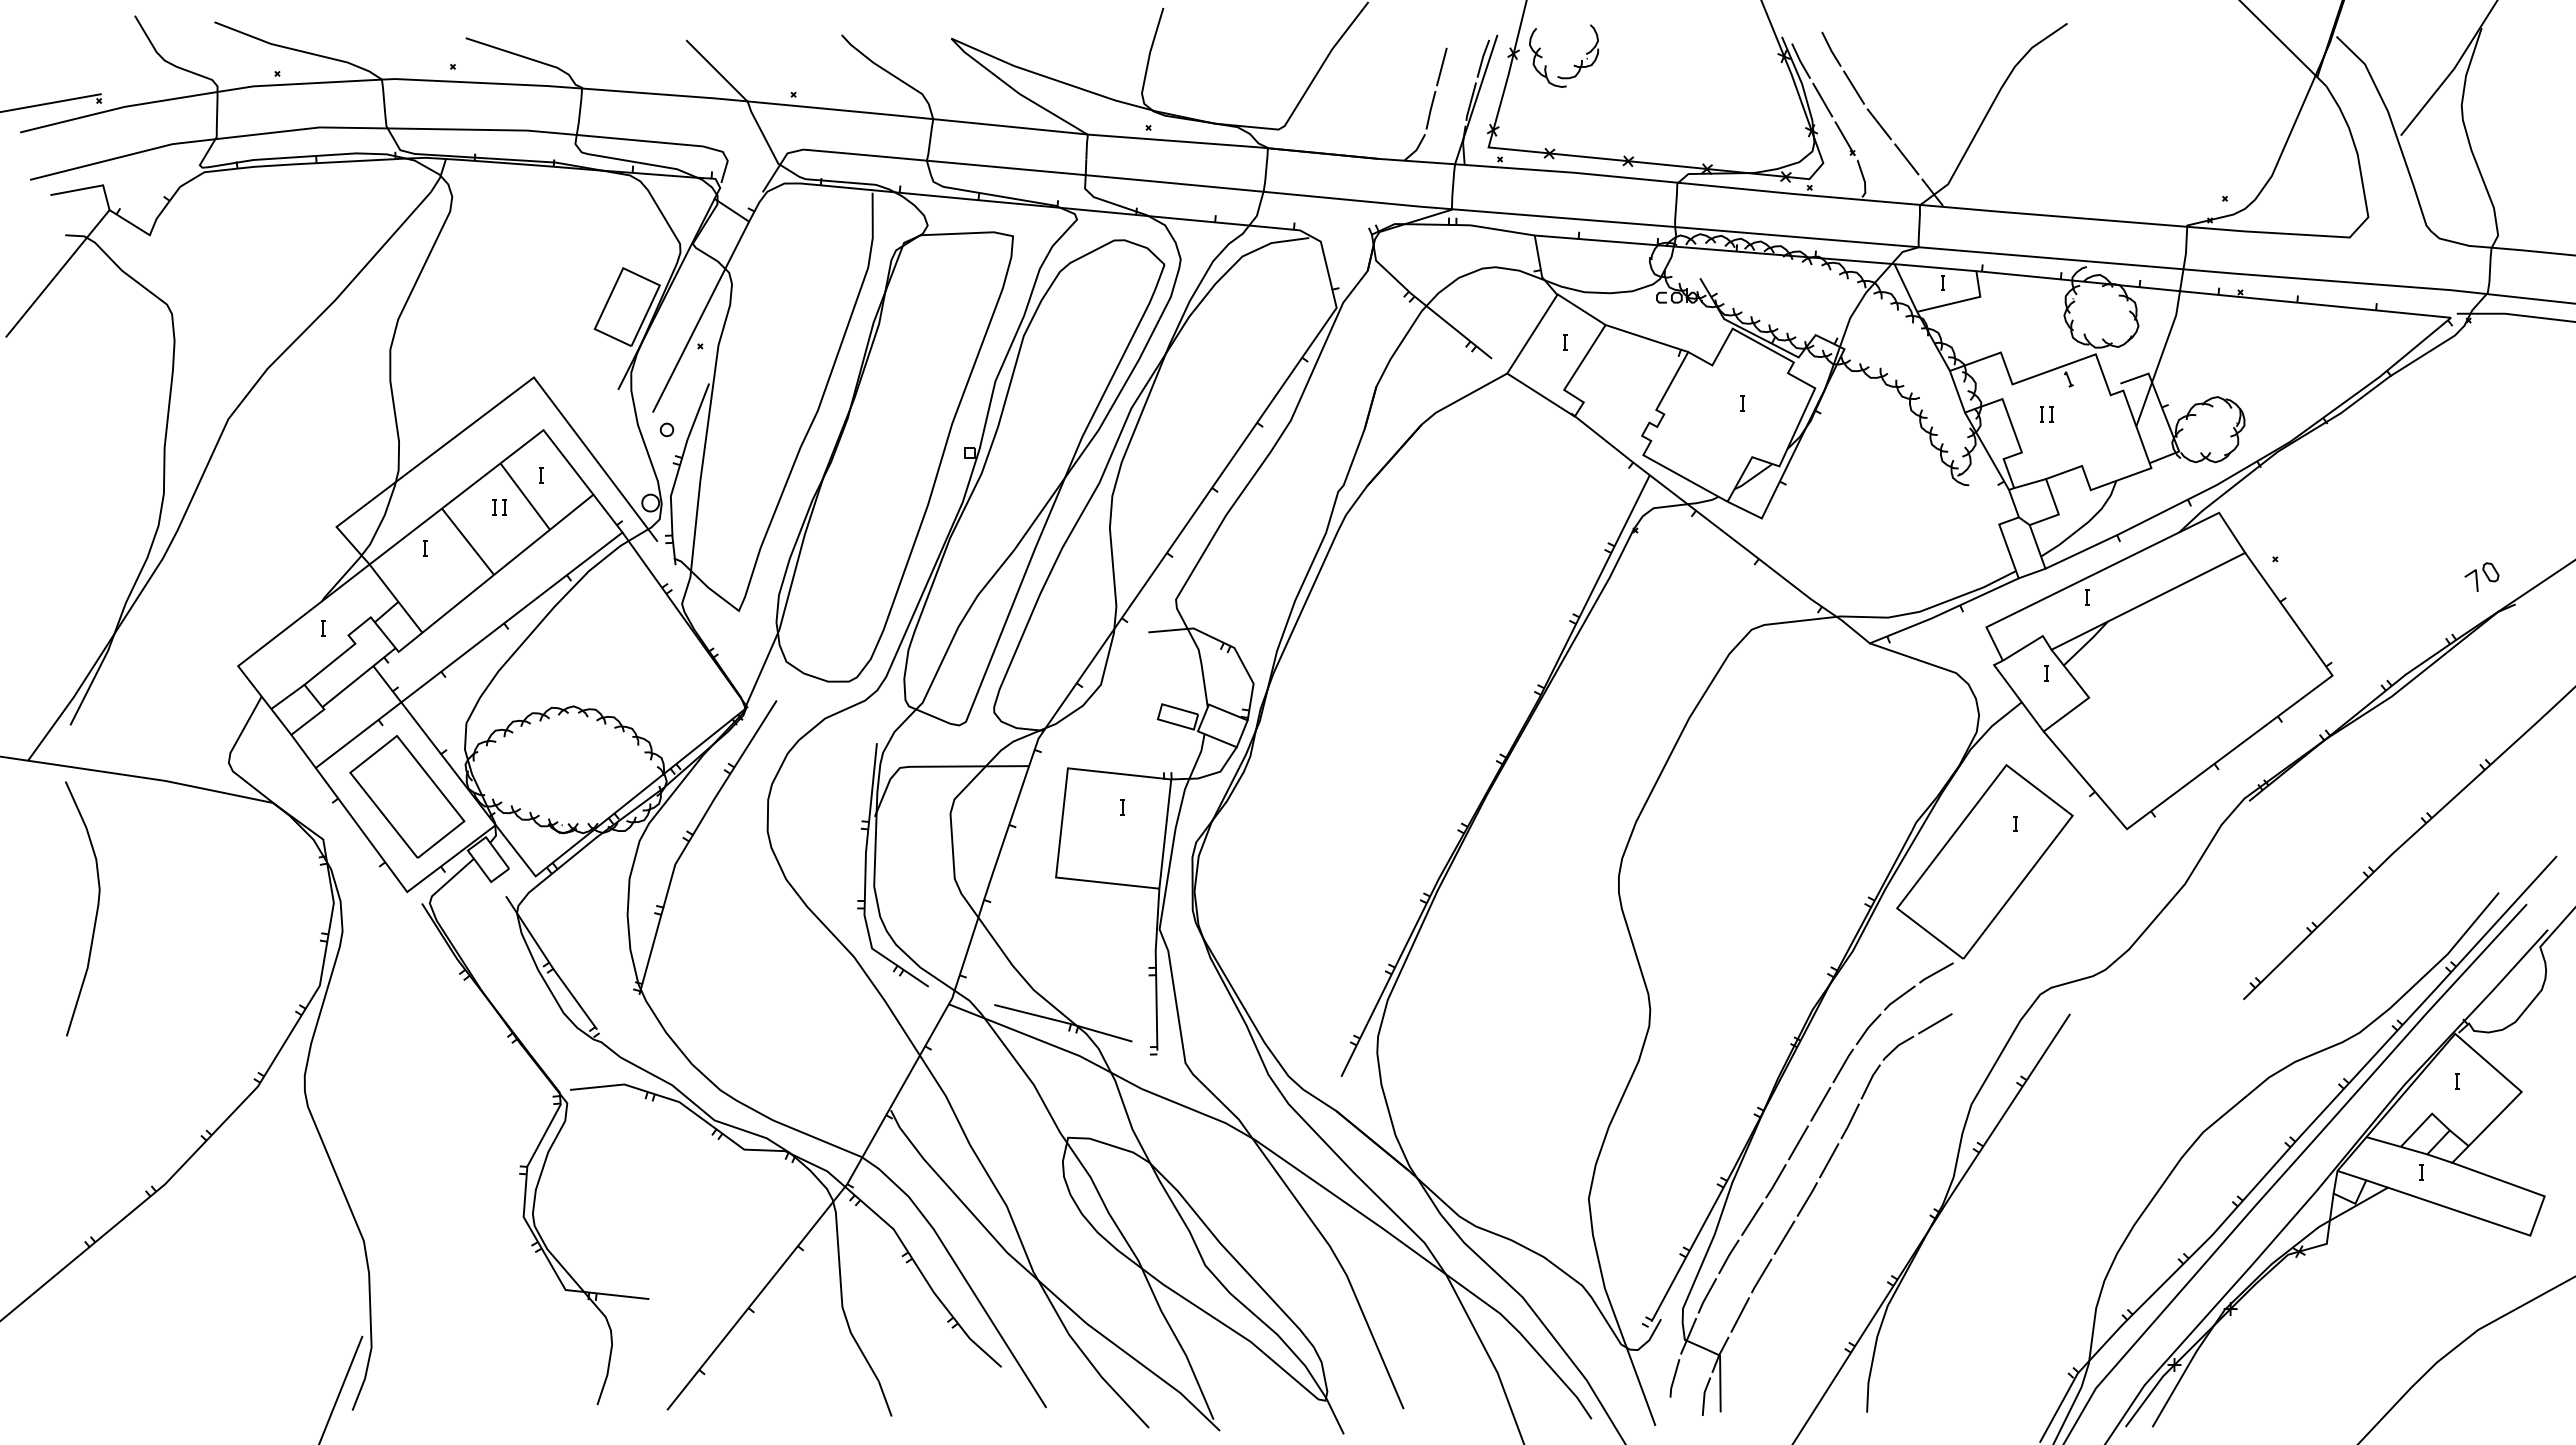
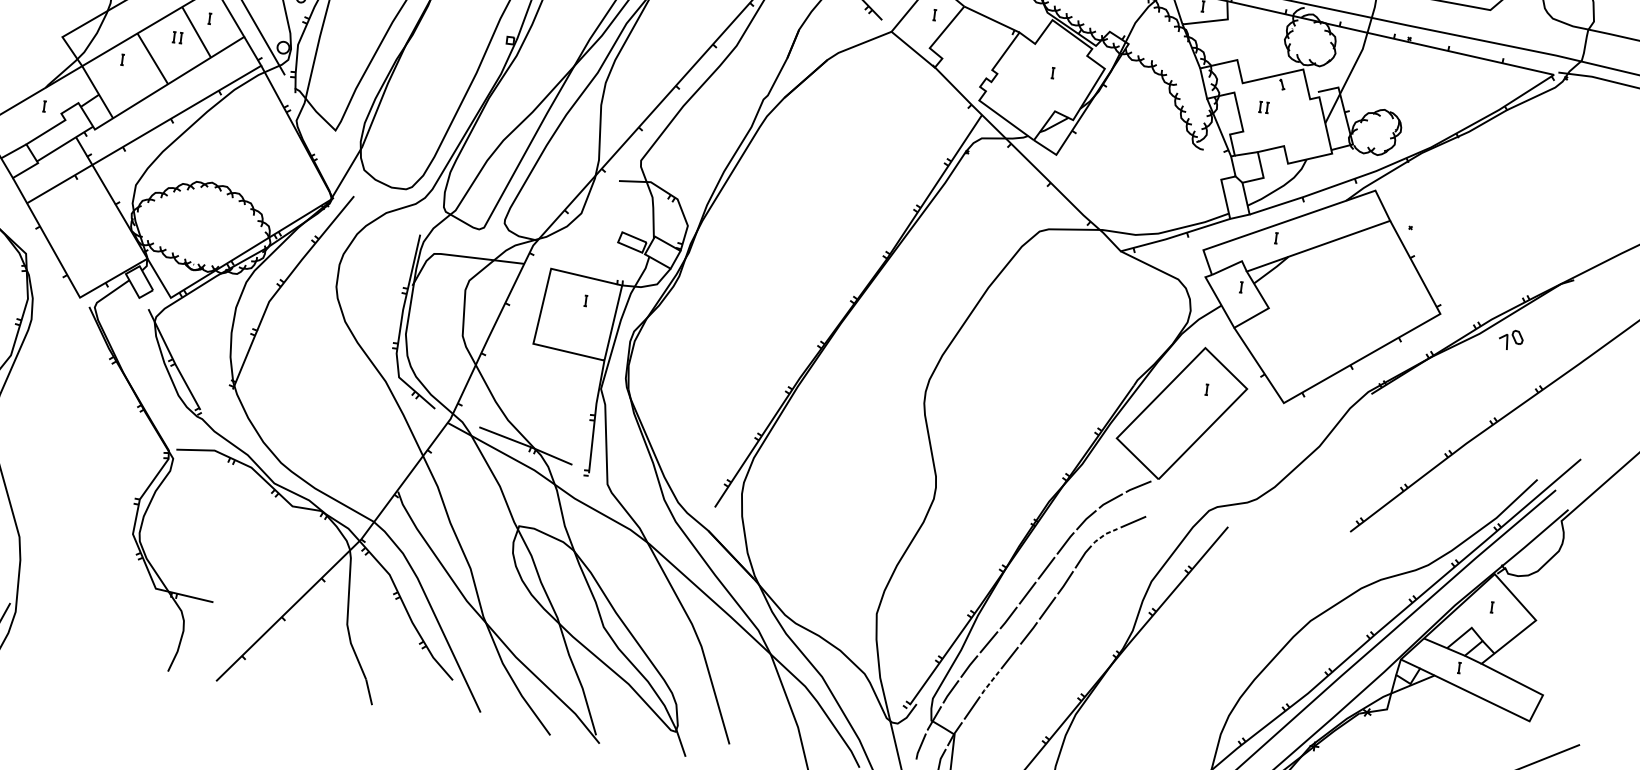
part: (2481, 576) -> (1510, 339), moved
part: (407, 796) -> (88, 231), removed
line: (1897, 1046) -> (1105, 534), solid -> dashed
line: (1761, 1275) -> (990, 682), solid -> dashed

